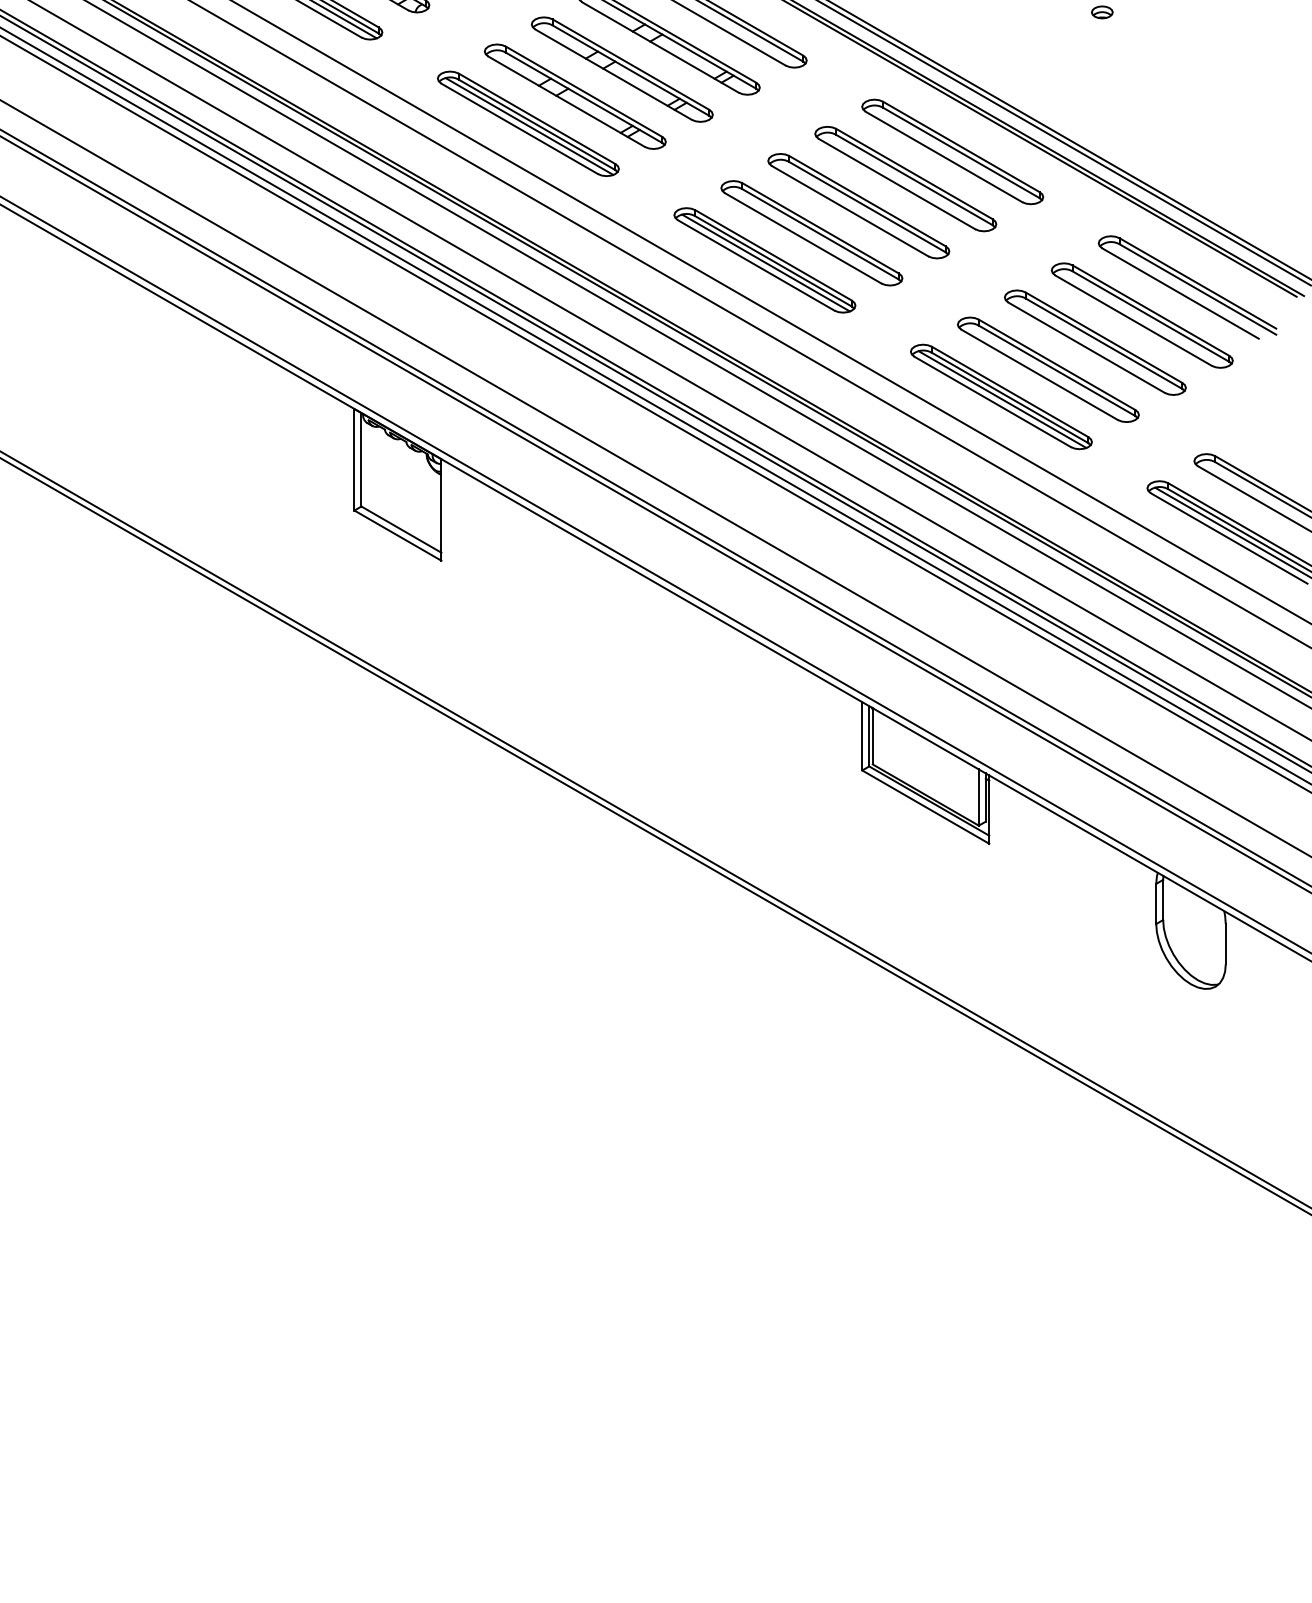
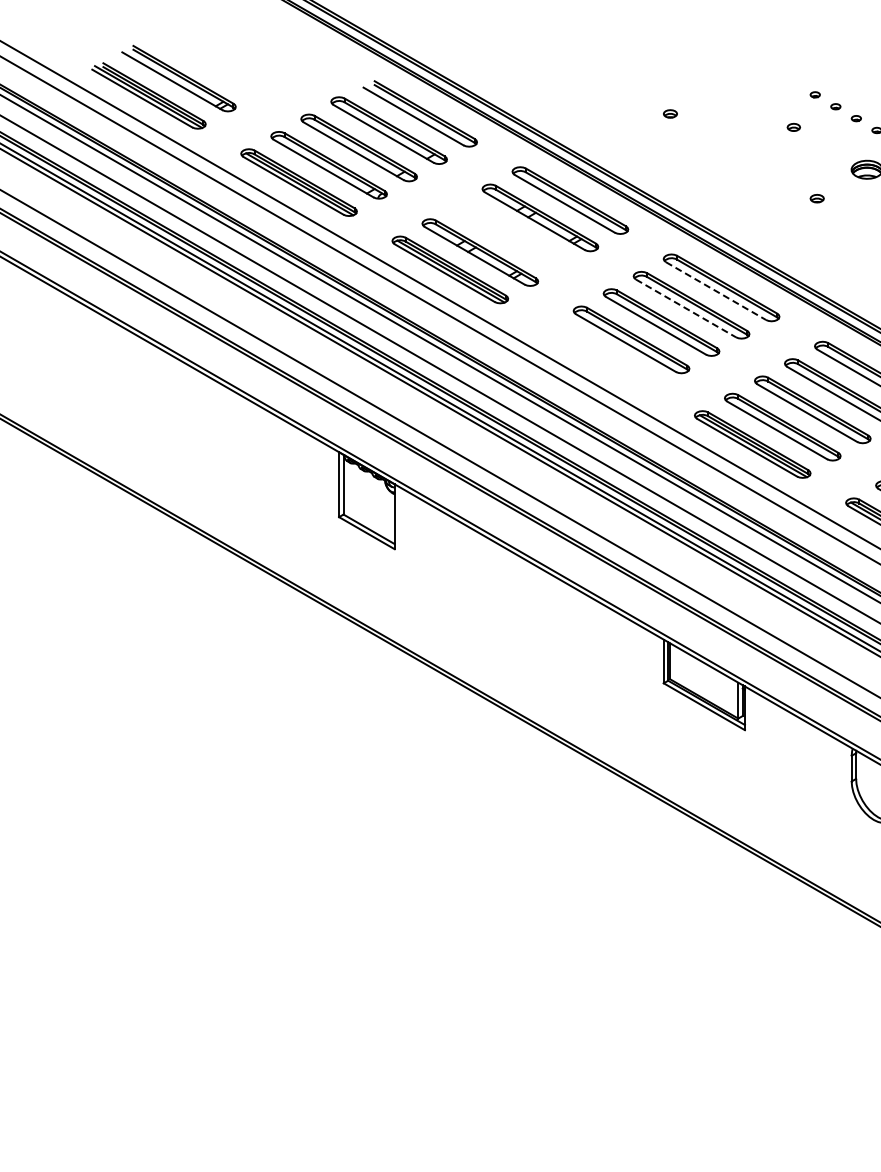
part: (622, 70) -> (510, 235), removed
line: (944, 157) -> (716, 291), solid -> dashed
line: (897, 184) -> (686, 308), solid -> dashed
part: (764, 259) -> (601, 356), removed

